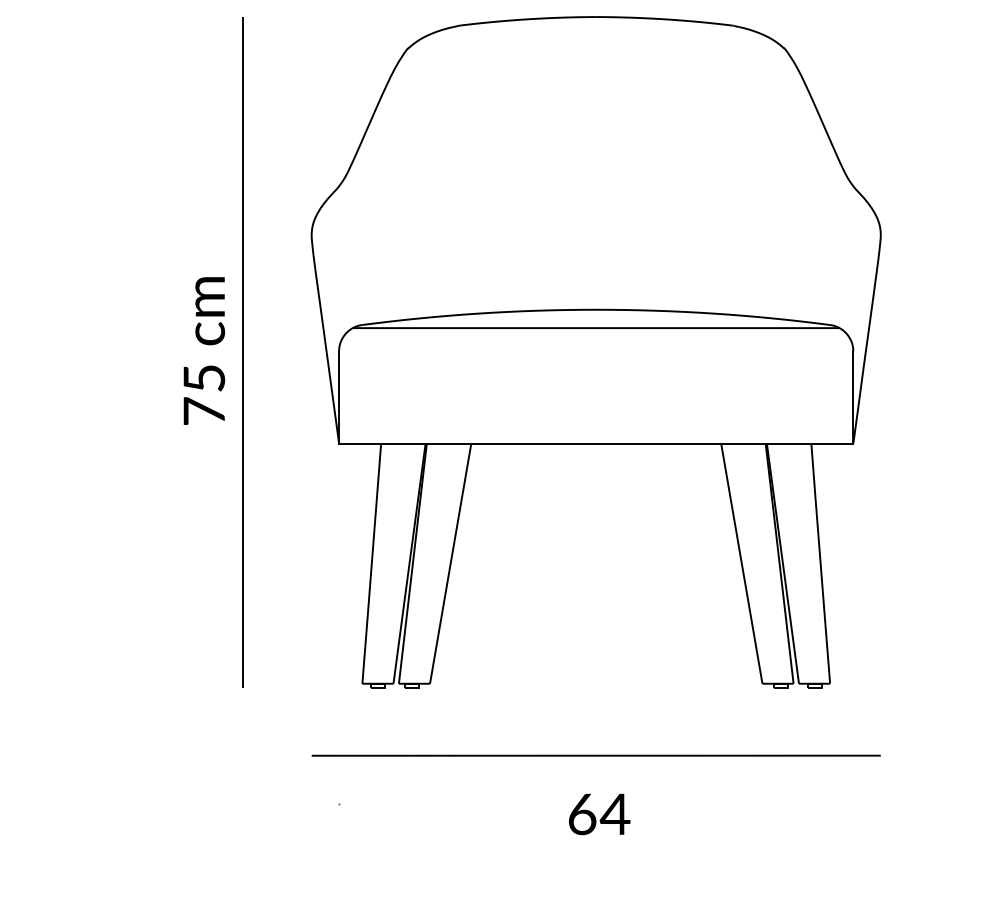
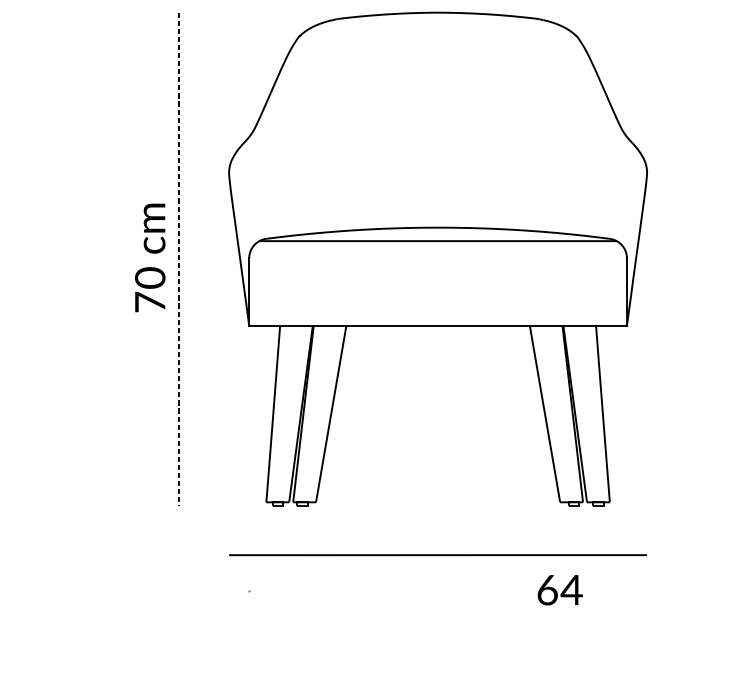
line: (242, 352) -> (178, 259), solid -> dashed
text: (204, 378) -> (150, 278), 75 -> 70
text: (599, 814) -> (560, 590), moved

